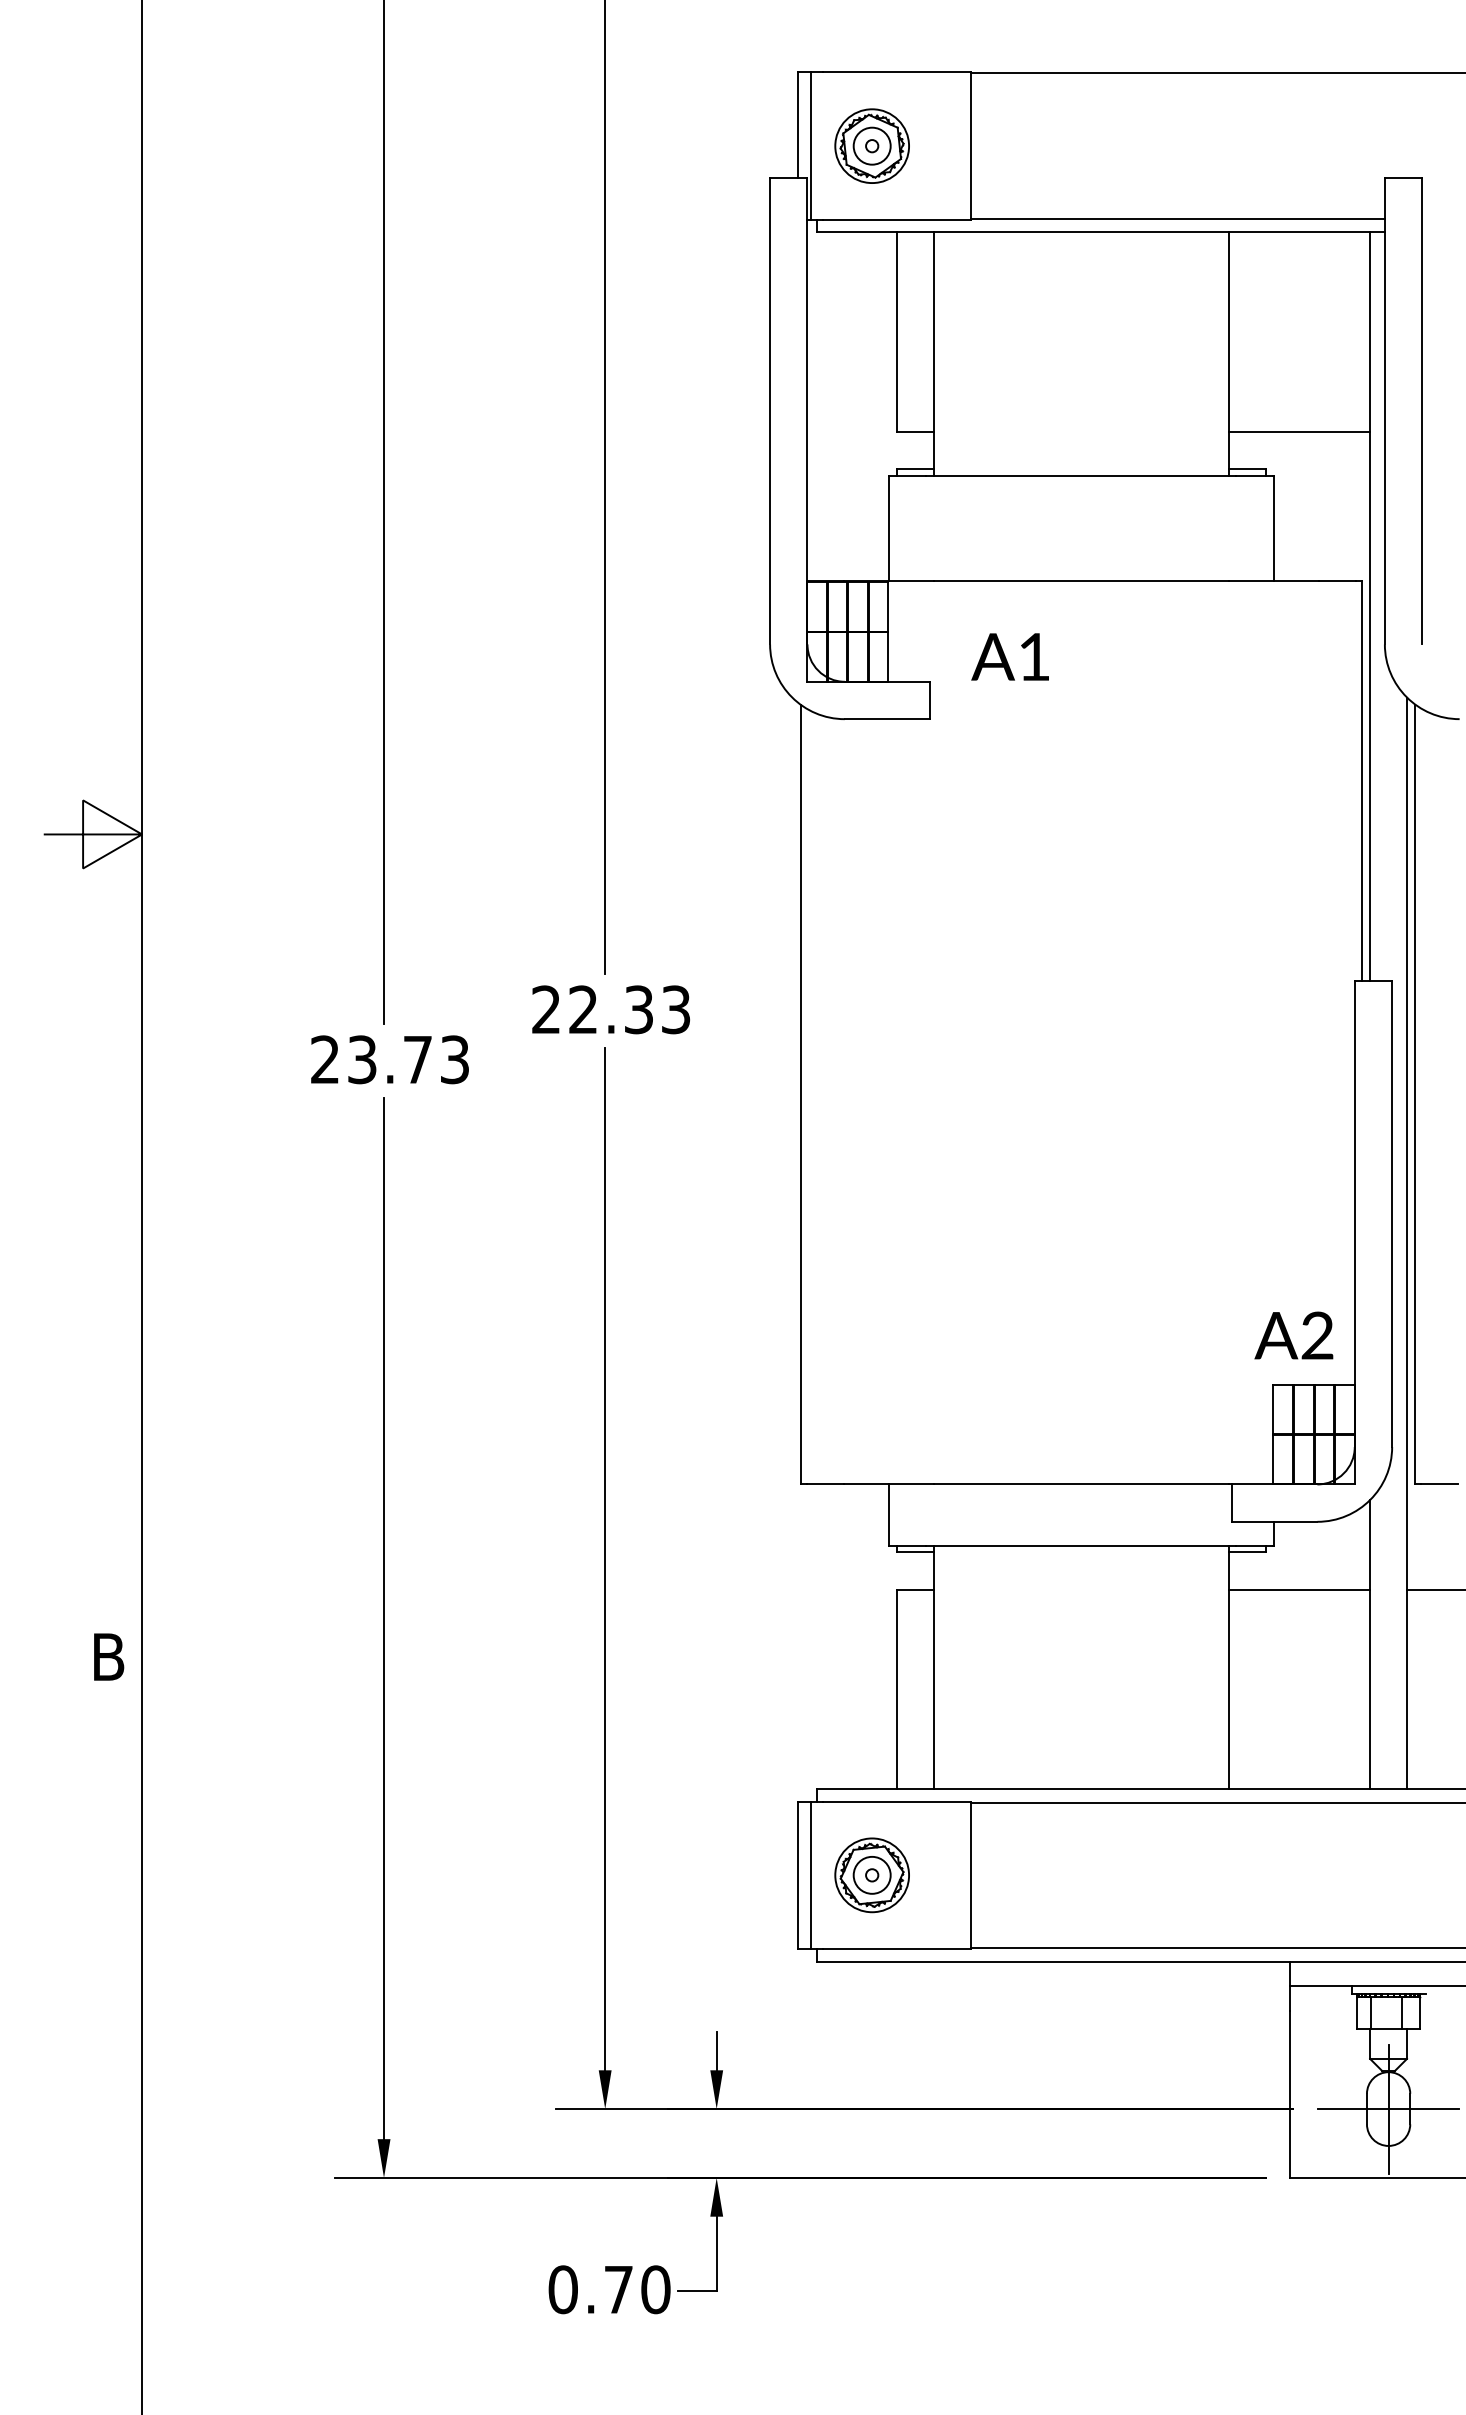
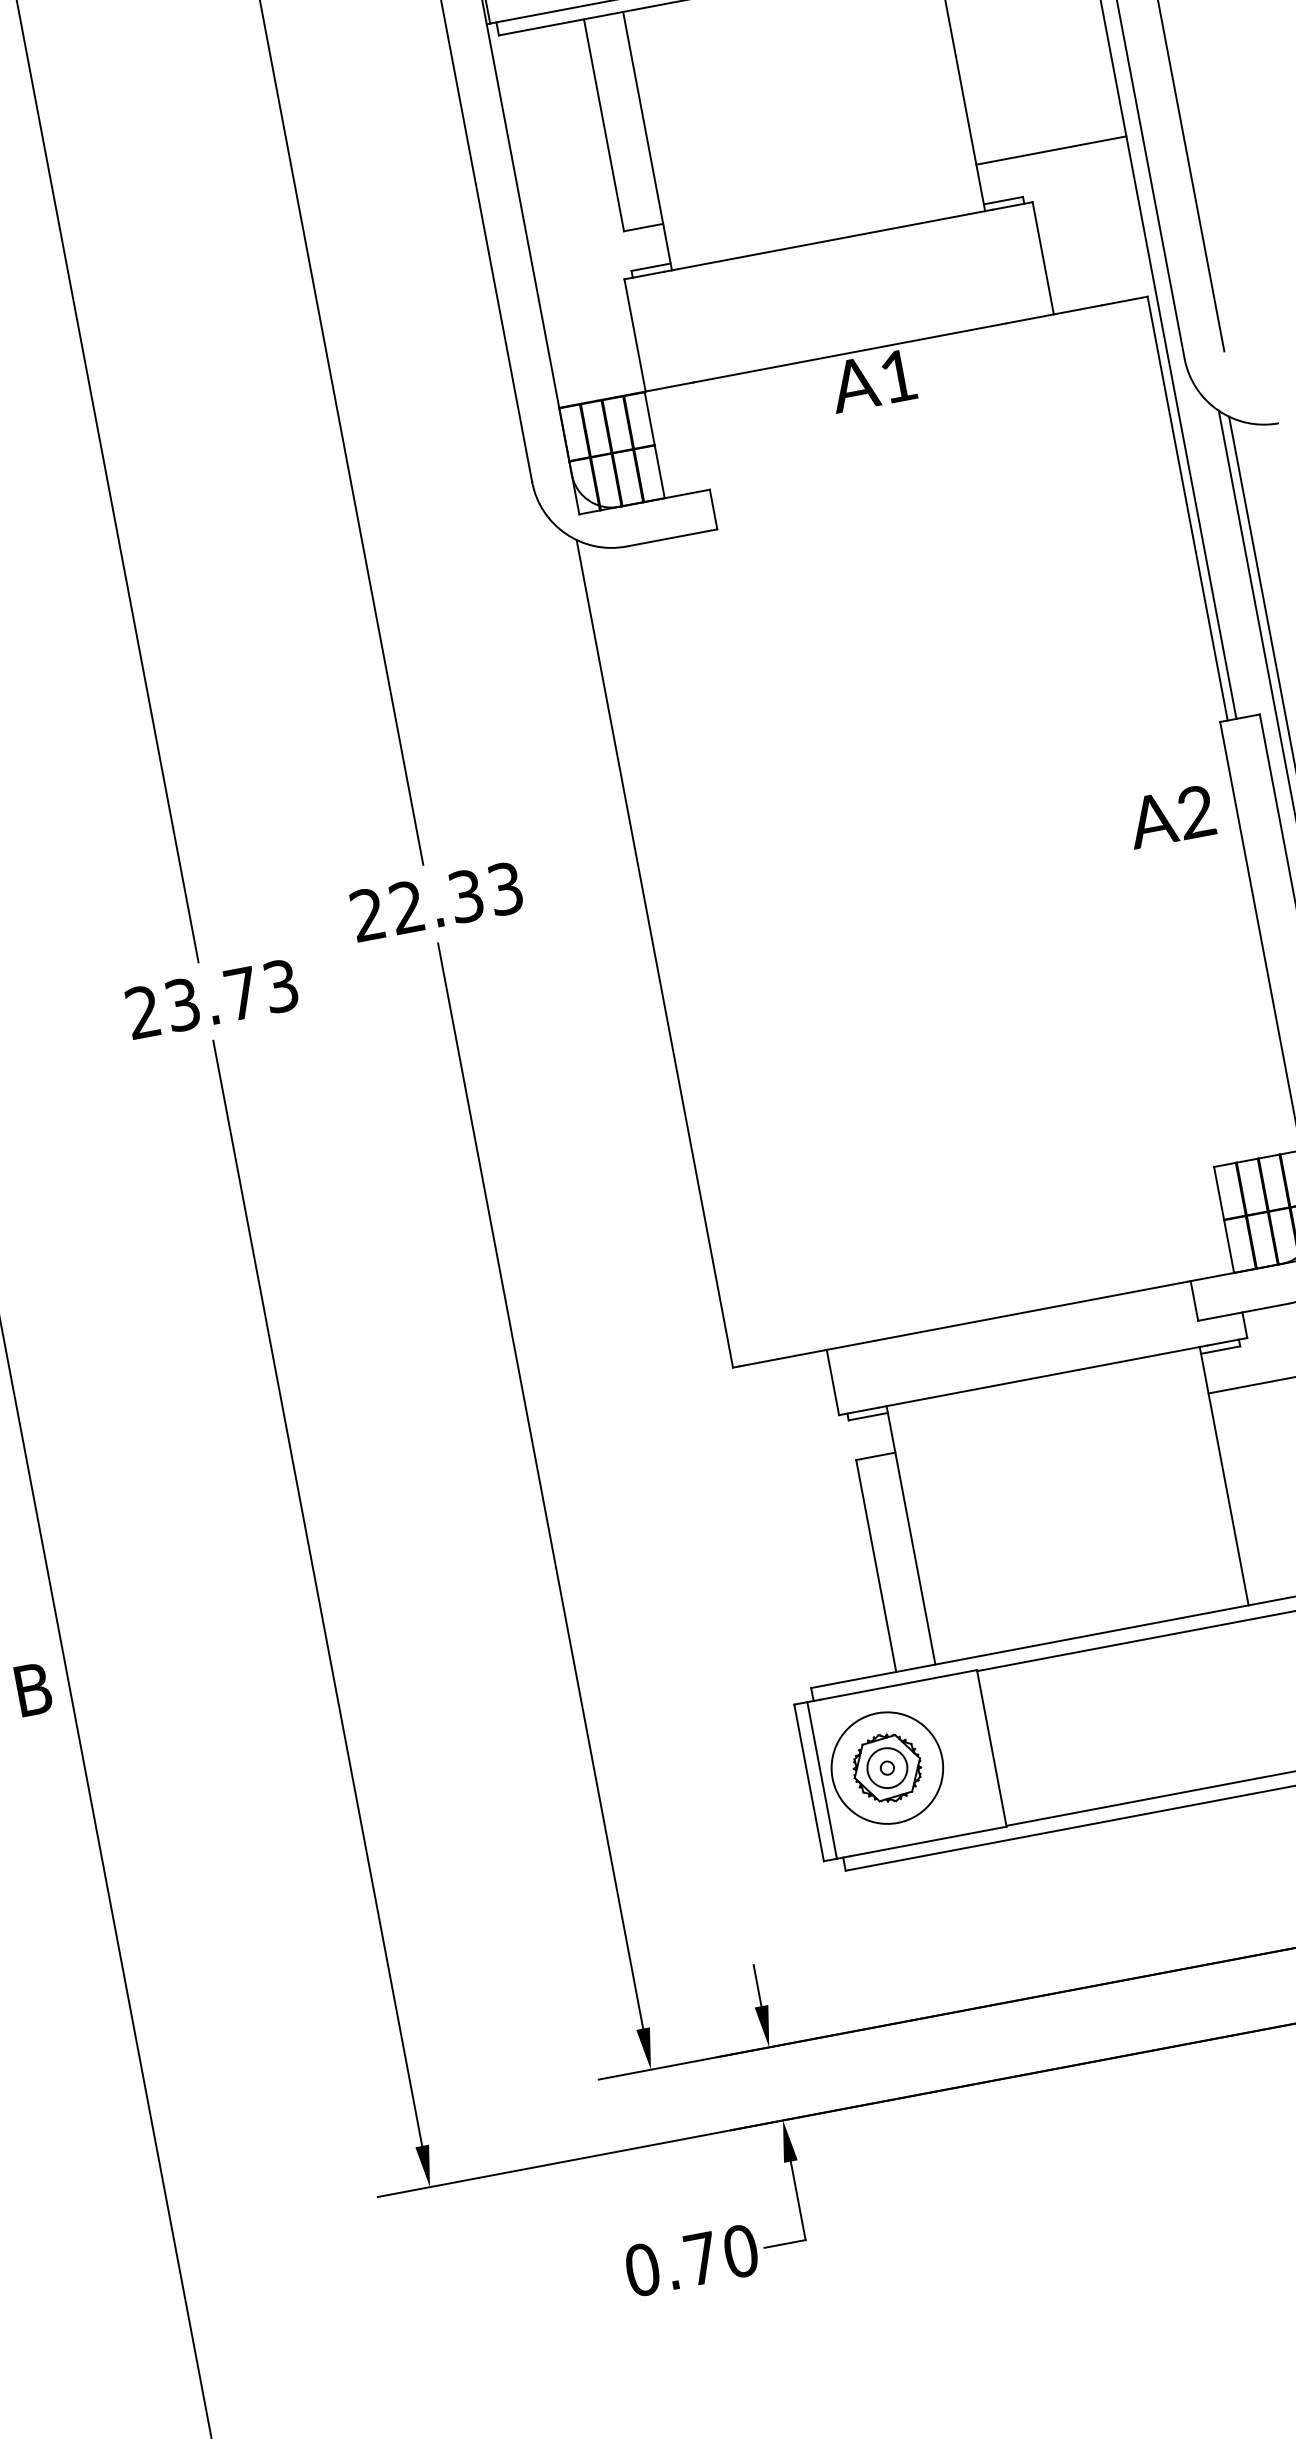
text: (1009, 656) -> (871, 380), moved
text: (1293, 1335) -> (1170, 816), moved
circle: (872, 1875) -> (887, 1768), size x1.4

